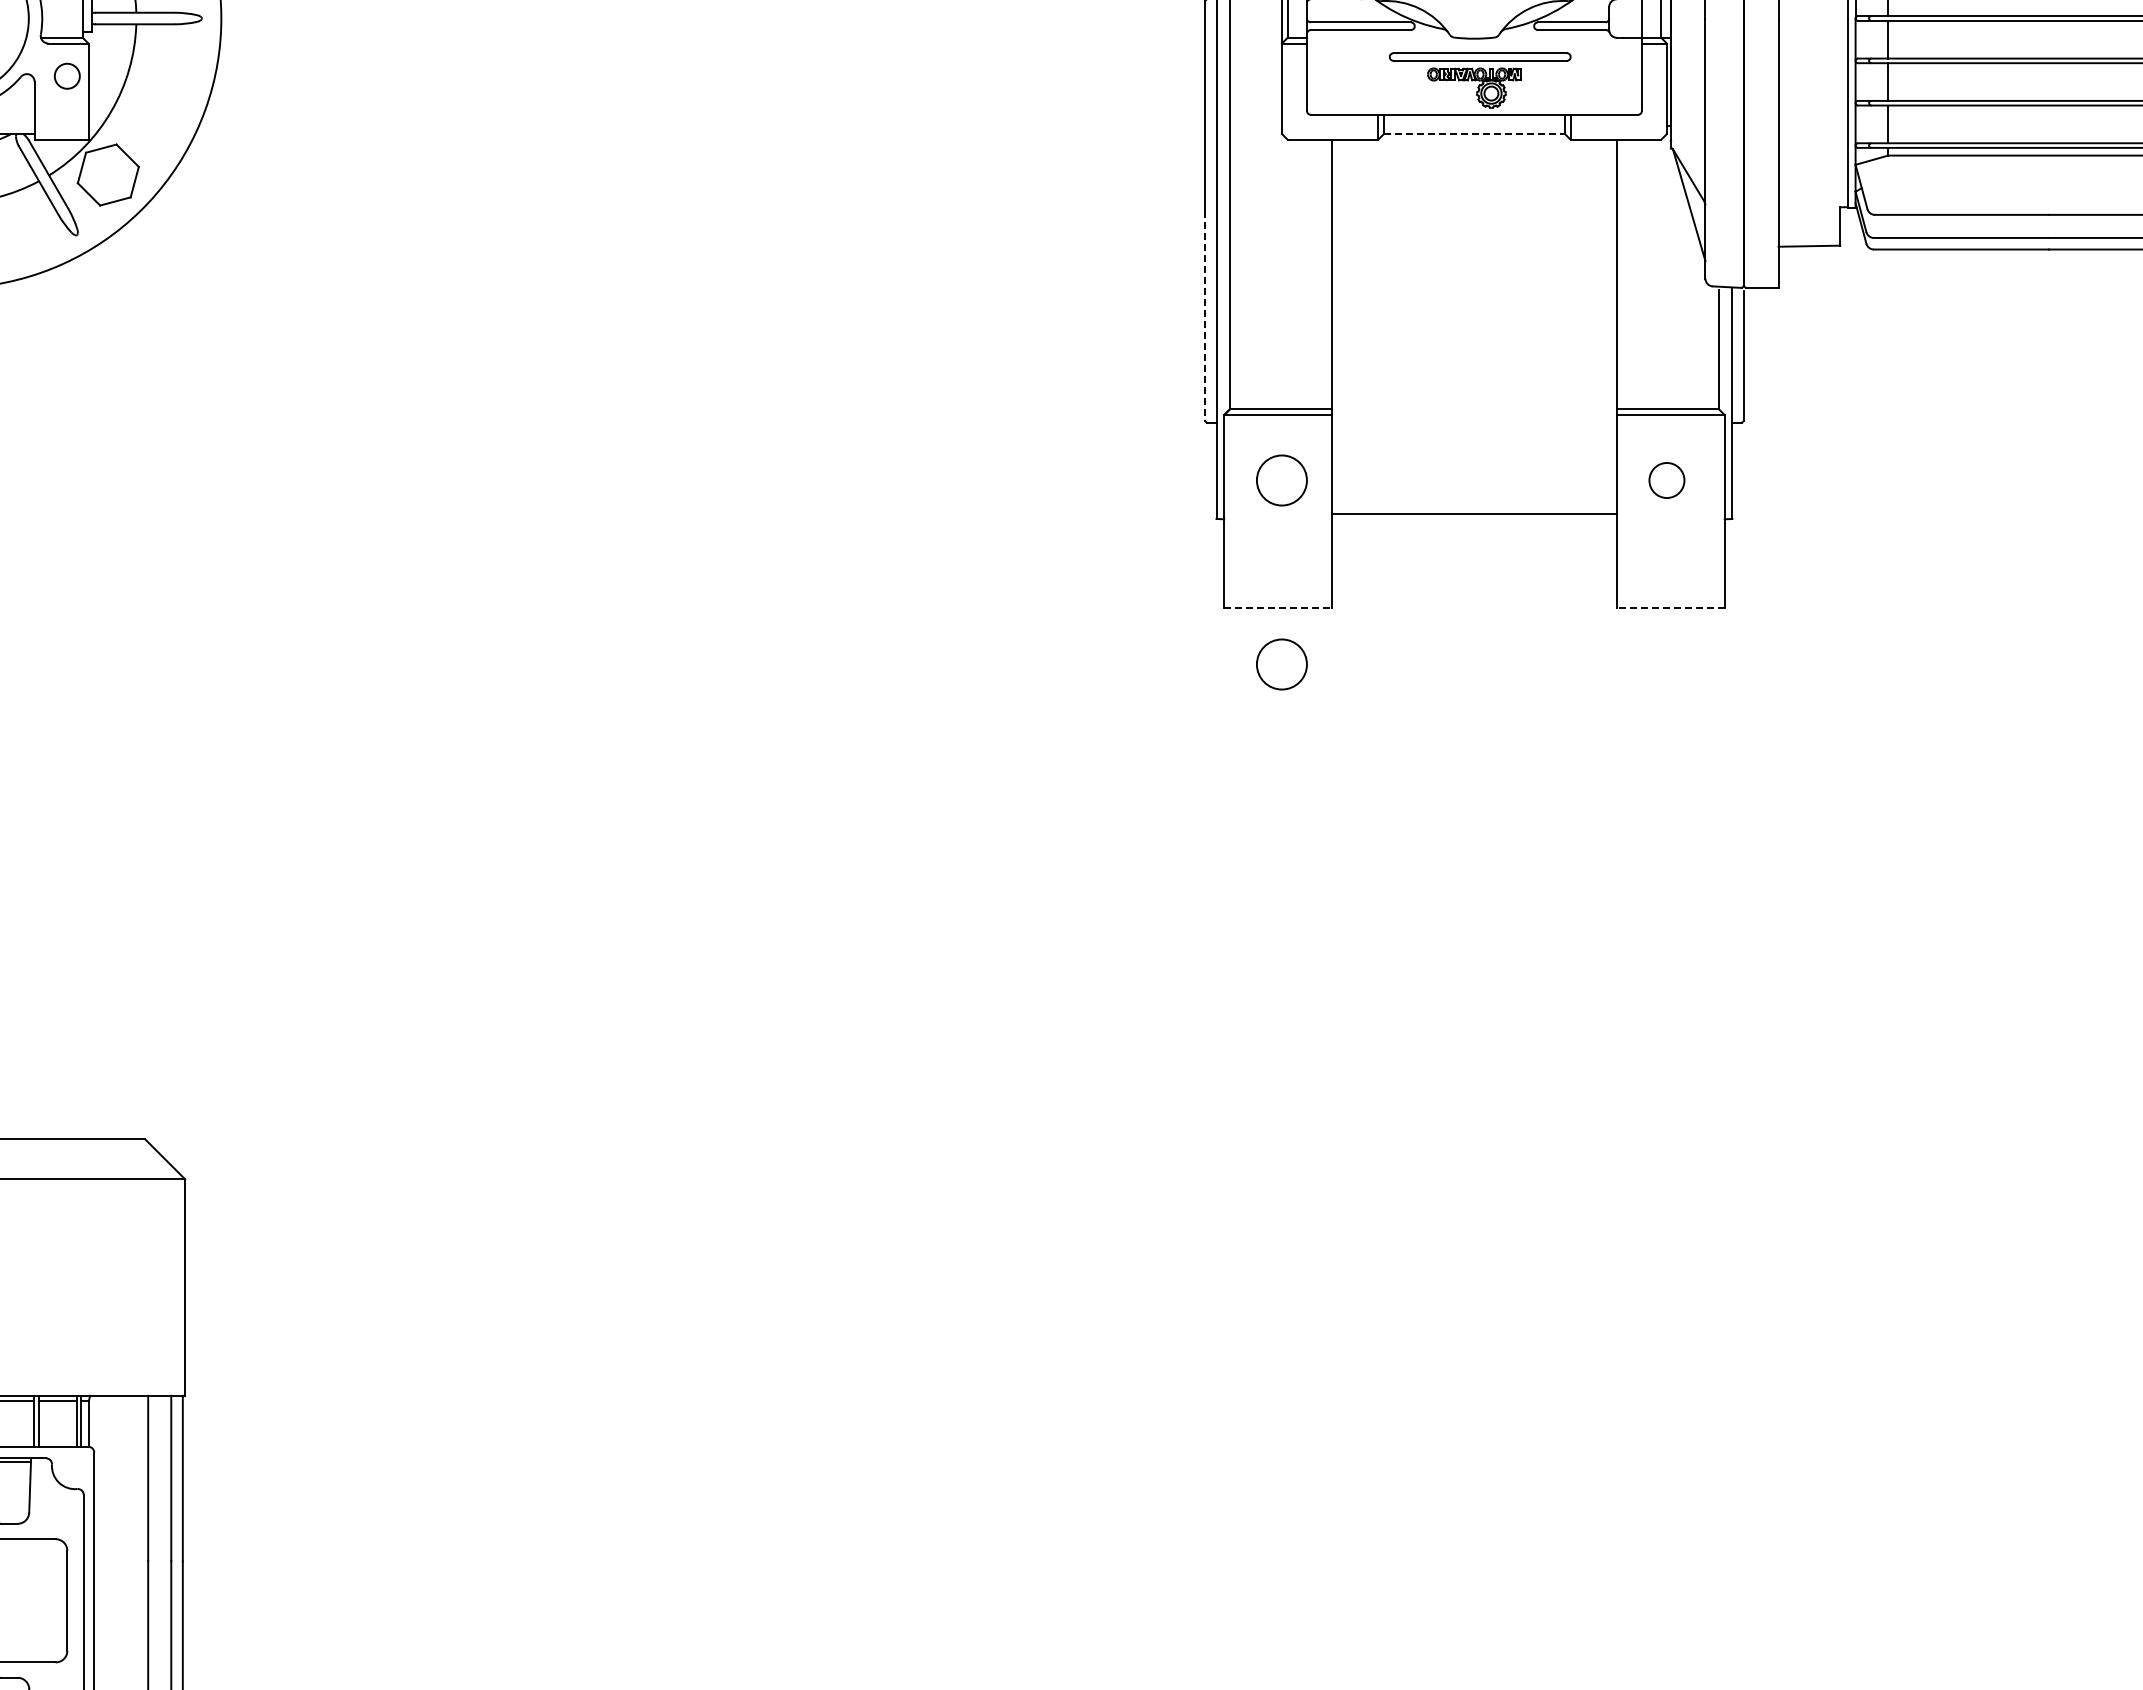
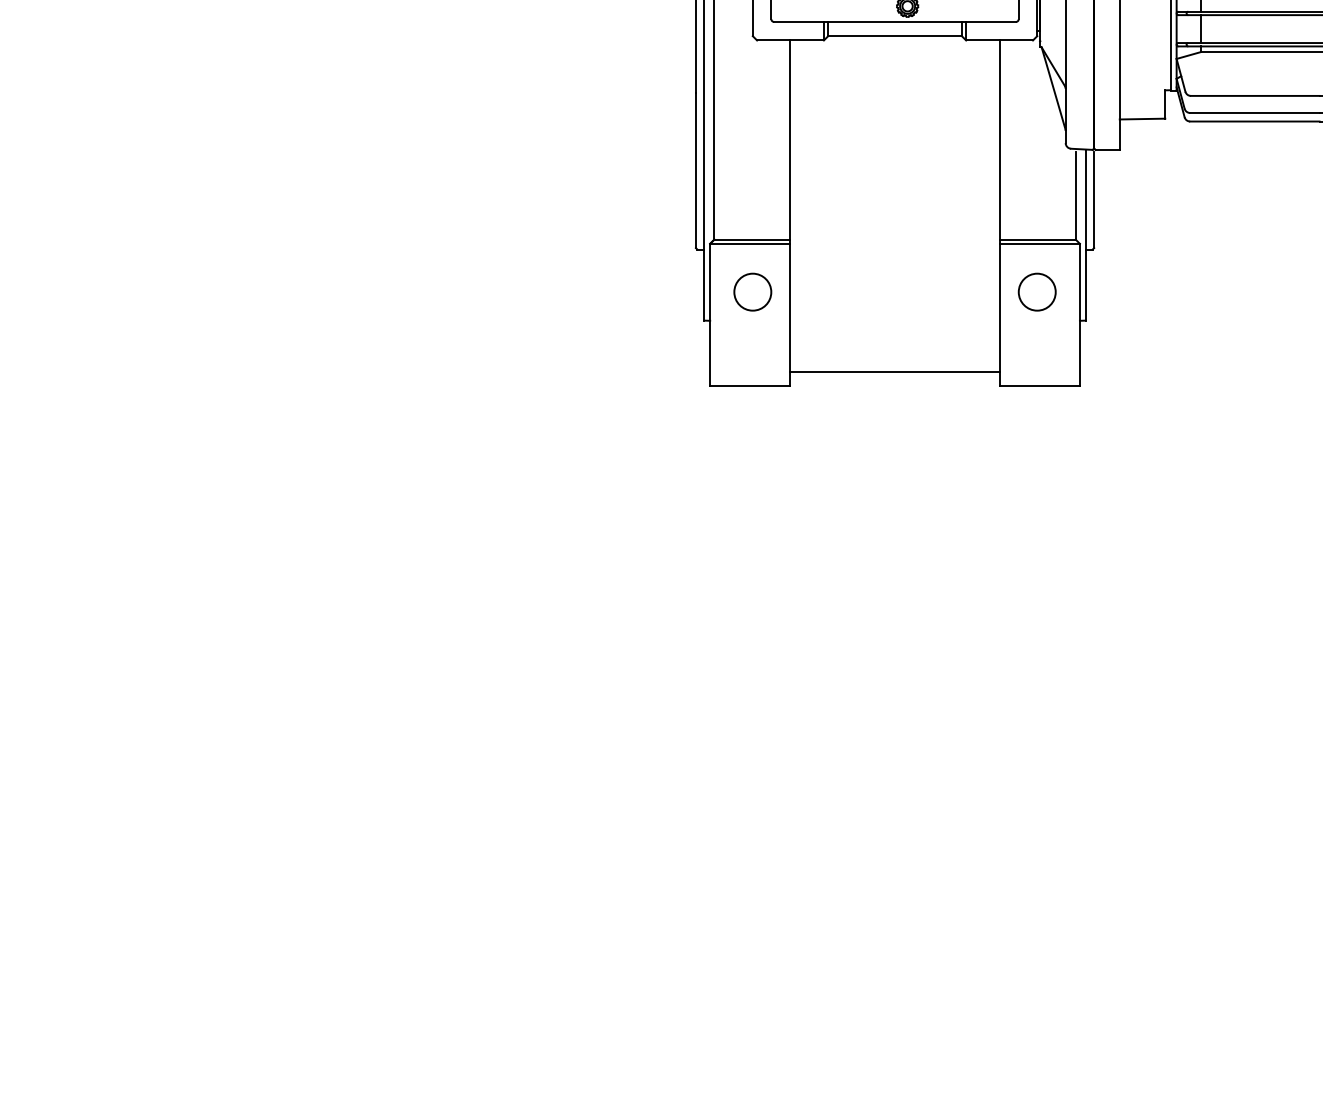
line: (1474, 134) -> (895, 36), dashed -> solid
line: (1204, 315) -> (695, 170), dashed -> solid
circle: (1666, 480) -> (1036, 292), size x1.43
line: (1474, 514) -> (895, 371), moved
line: (1278, 607) -> (750, 385), dashed -> solid
line: (1670, 607) -> (1039, 385), dashed -> solid
circle: (1281, 664) -> (752, 428), removed

